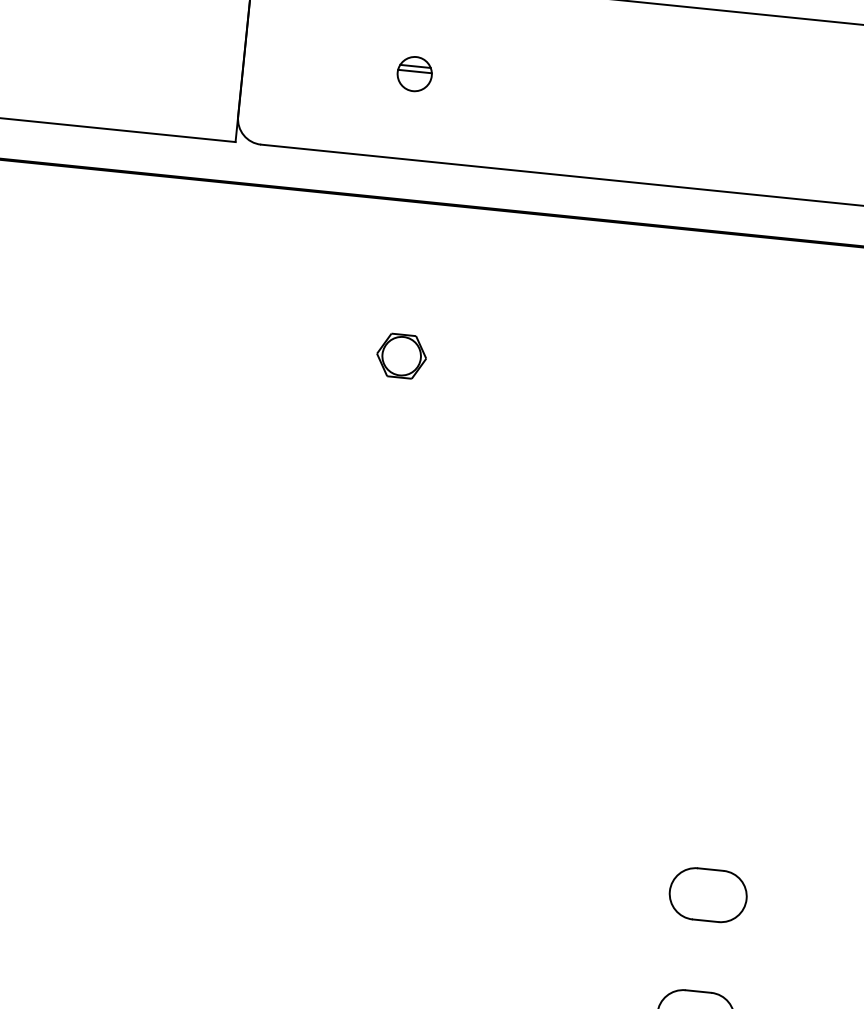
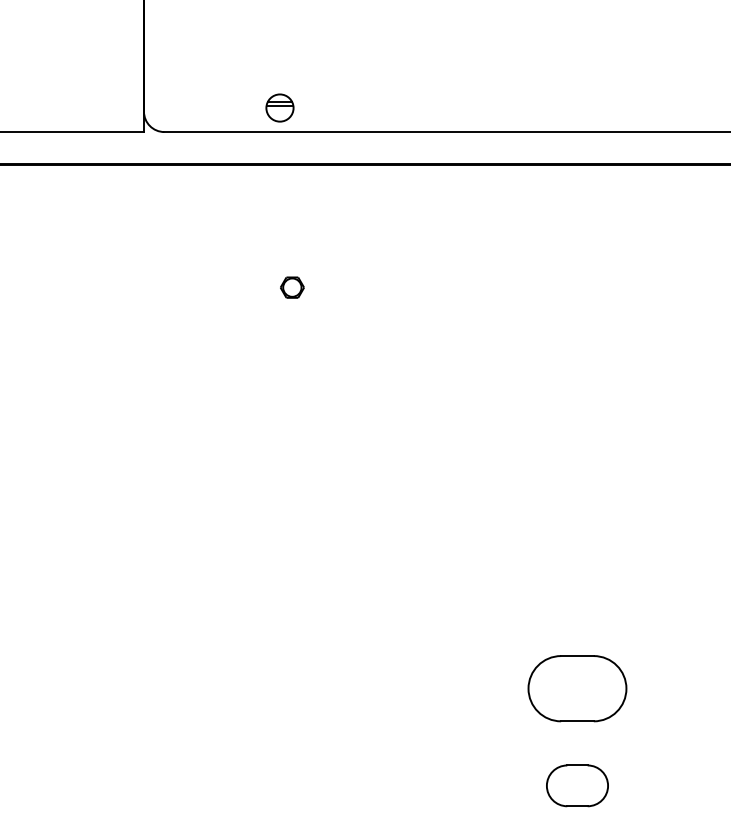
part: (414, 73) -> (279, 107), moved
part: (401, 355) -> (292, 287), size x0.6
part: (708, 895) -> (577, 688), size x1.6

